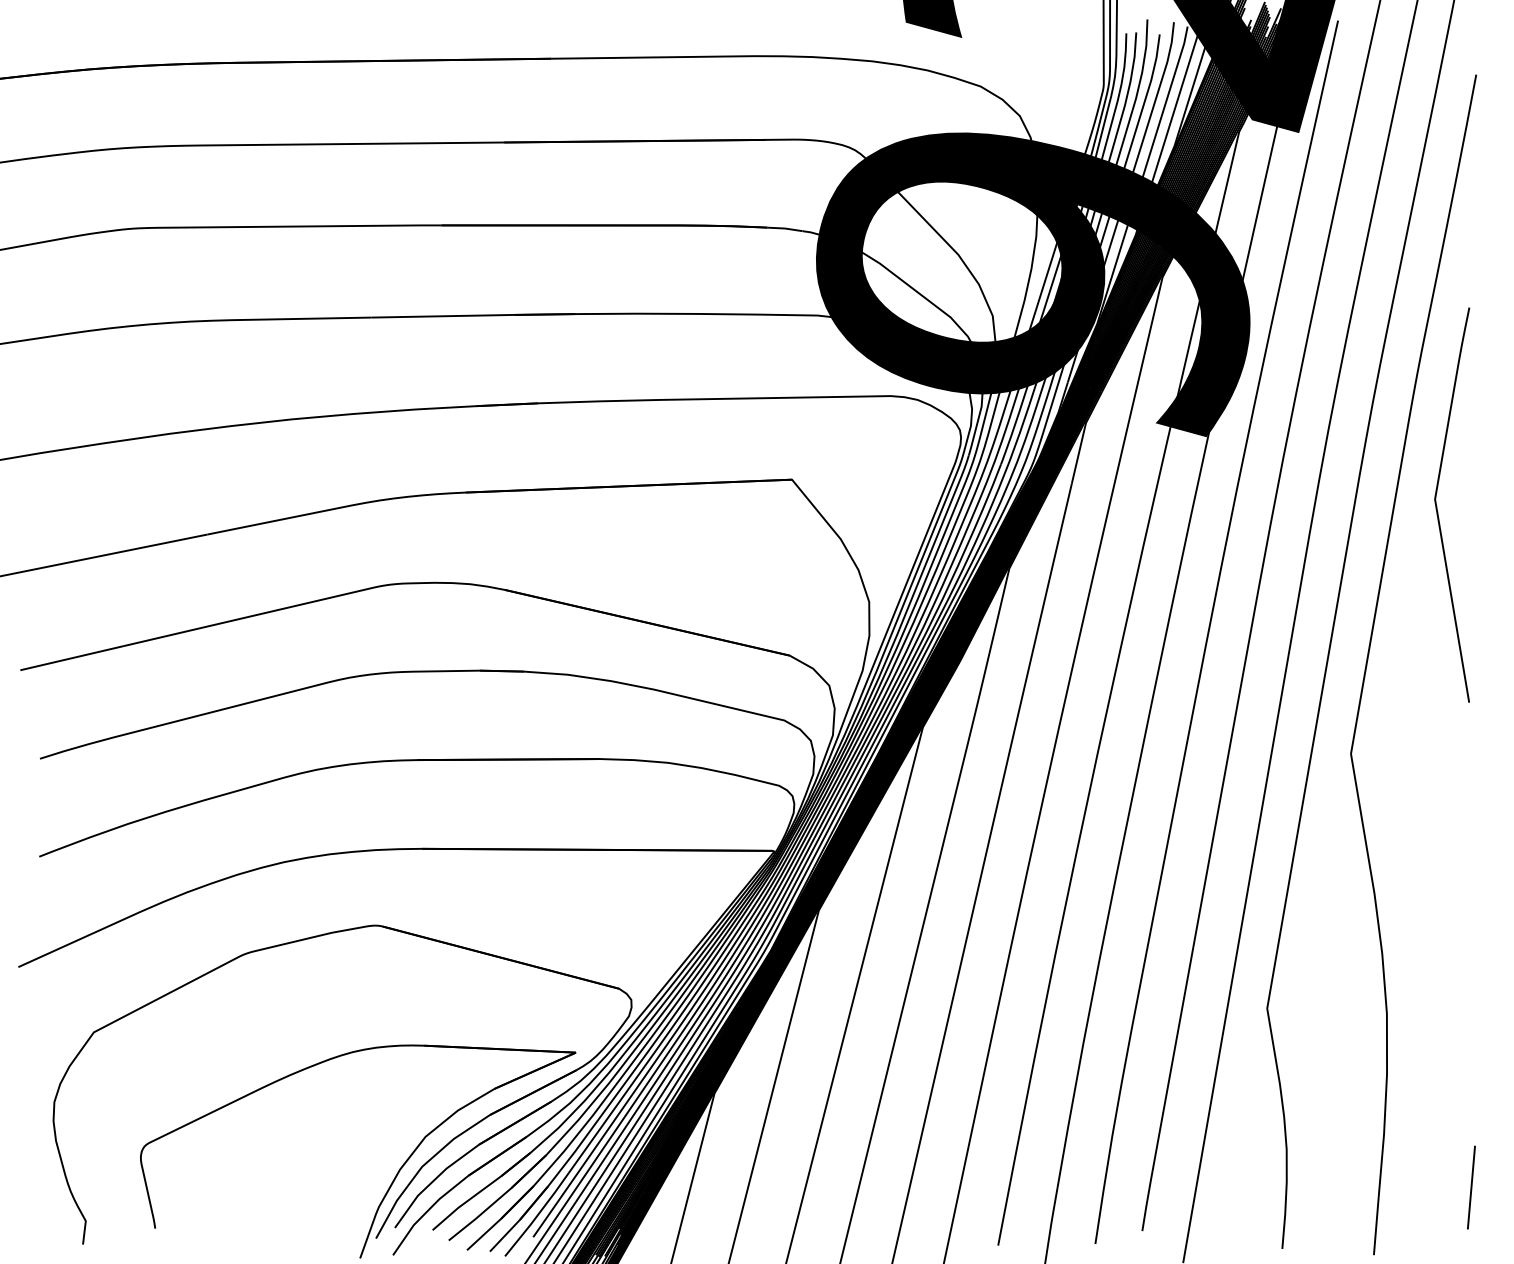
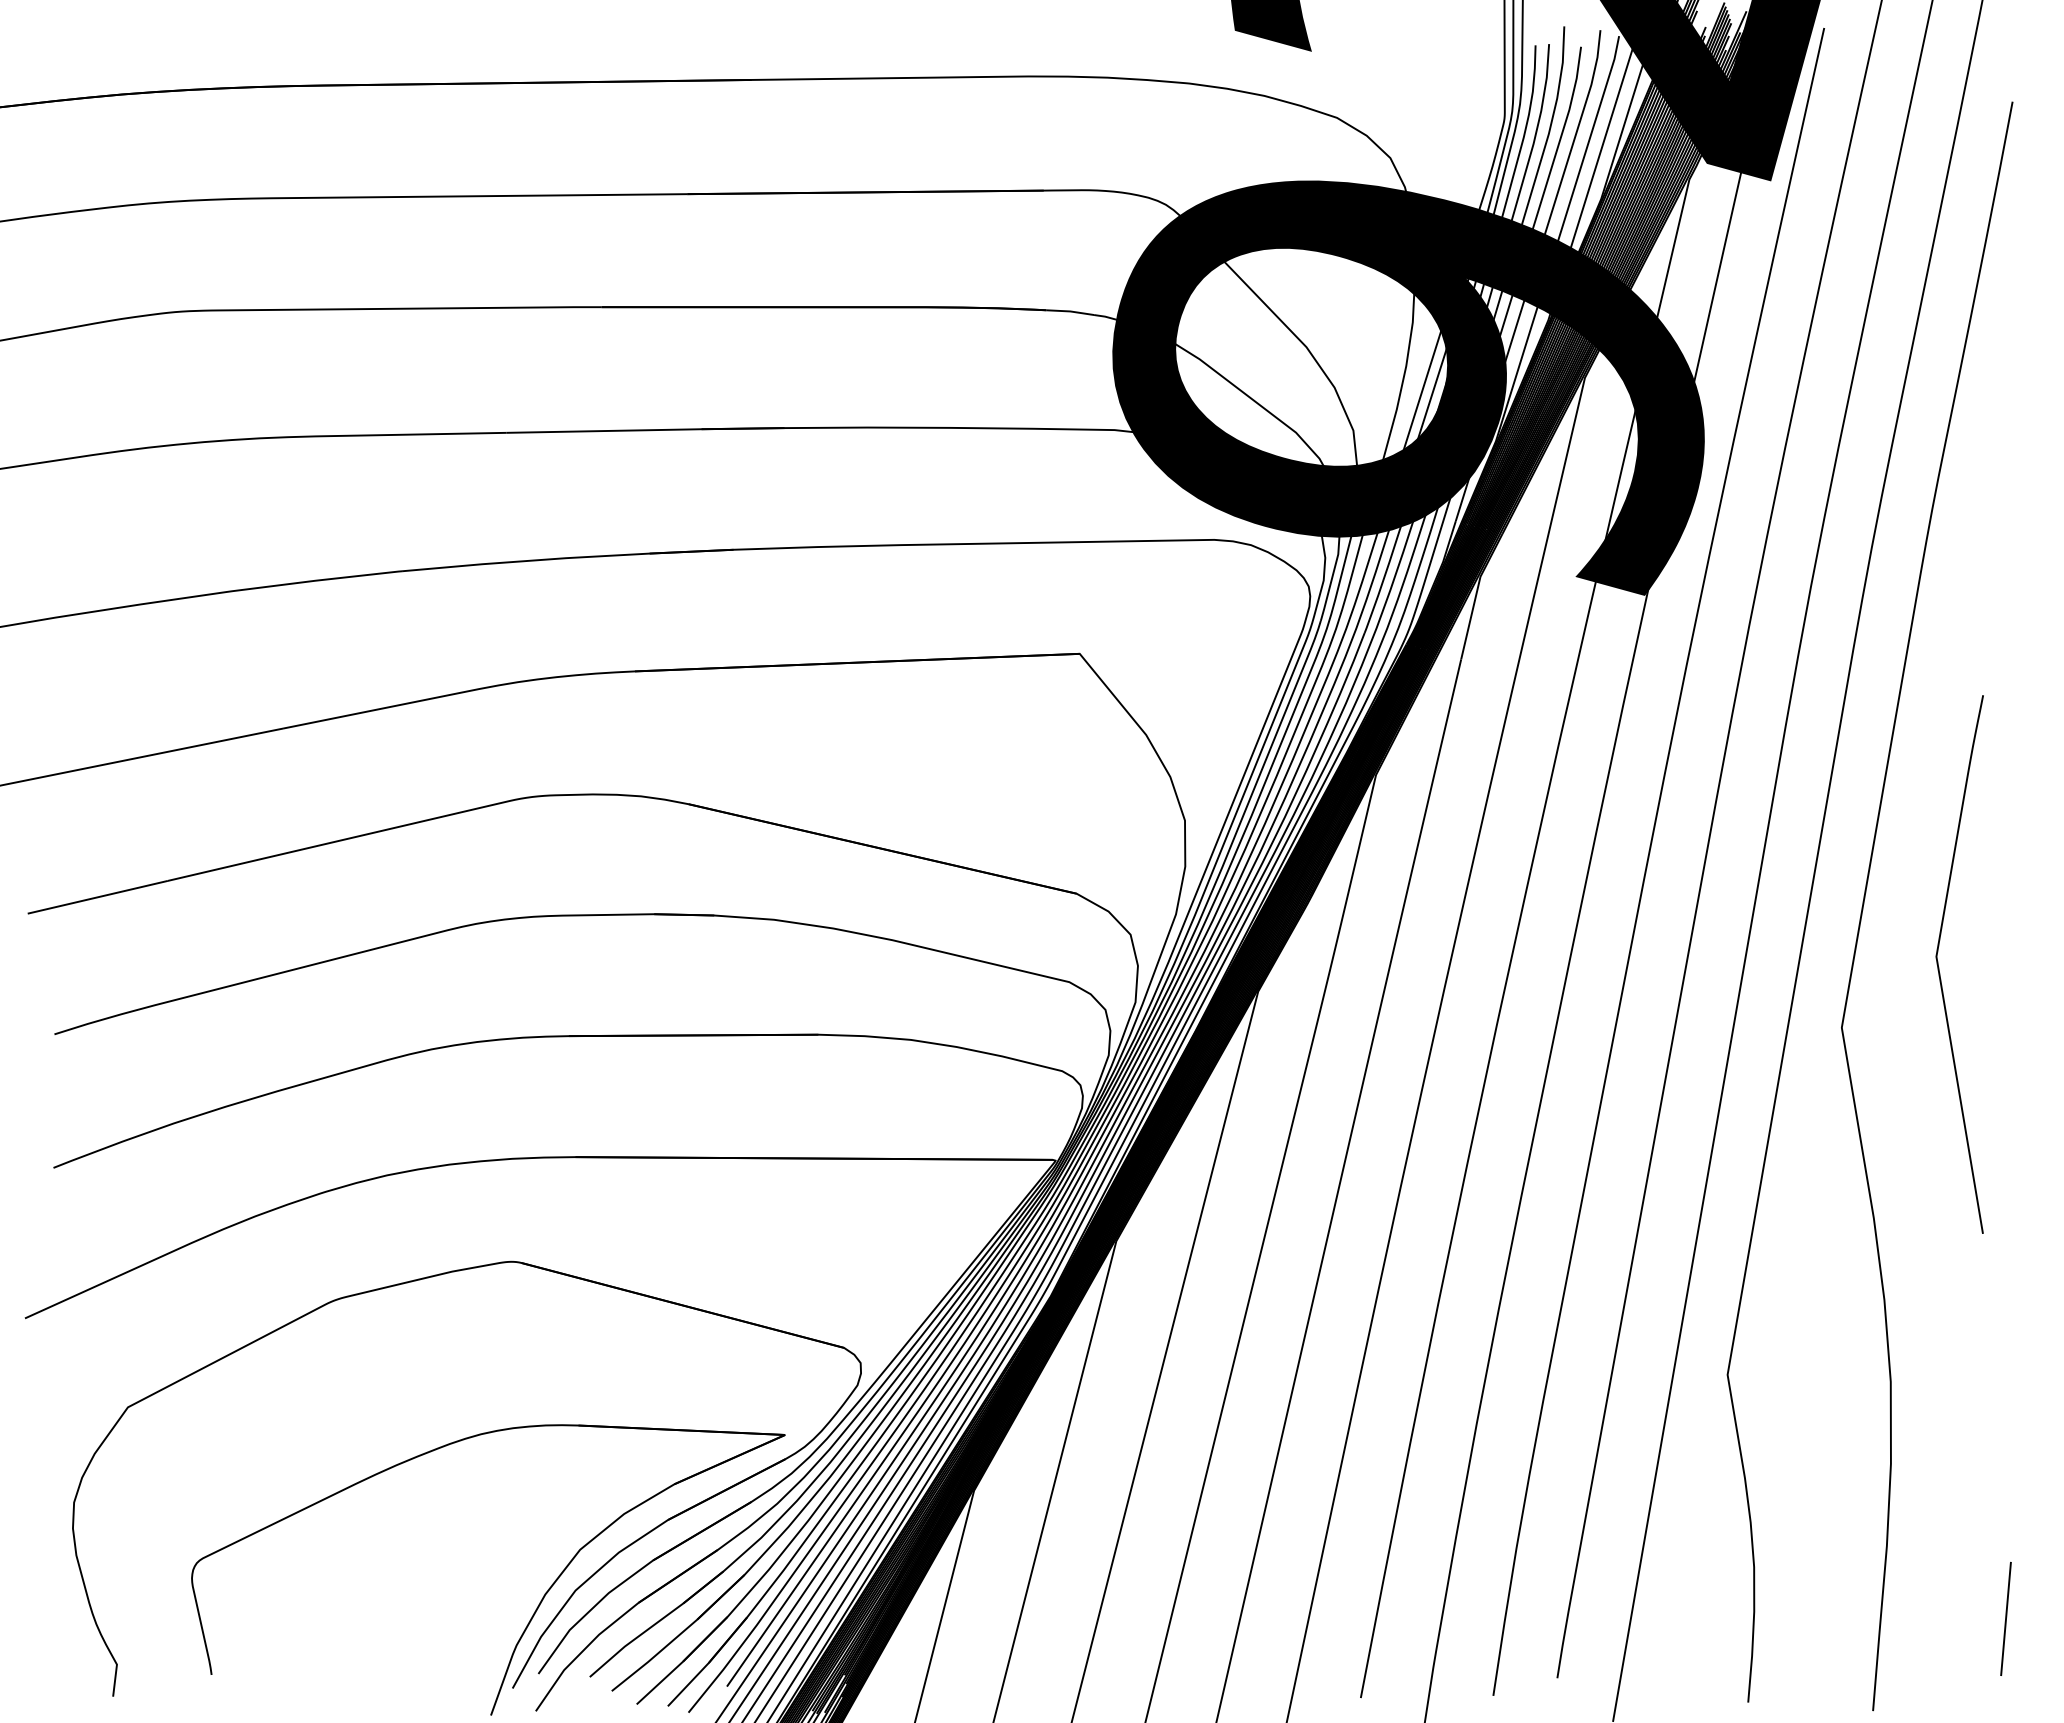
curve: (1437, 507) -> (1939, 967), moved

